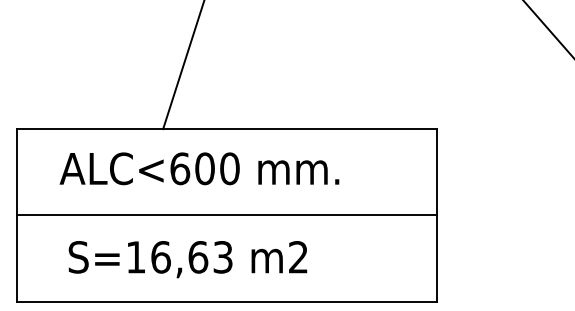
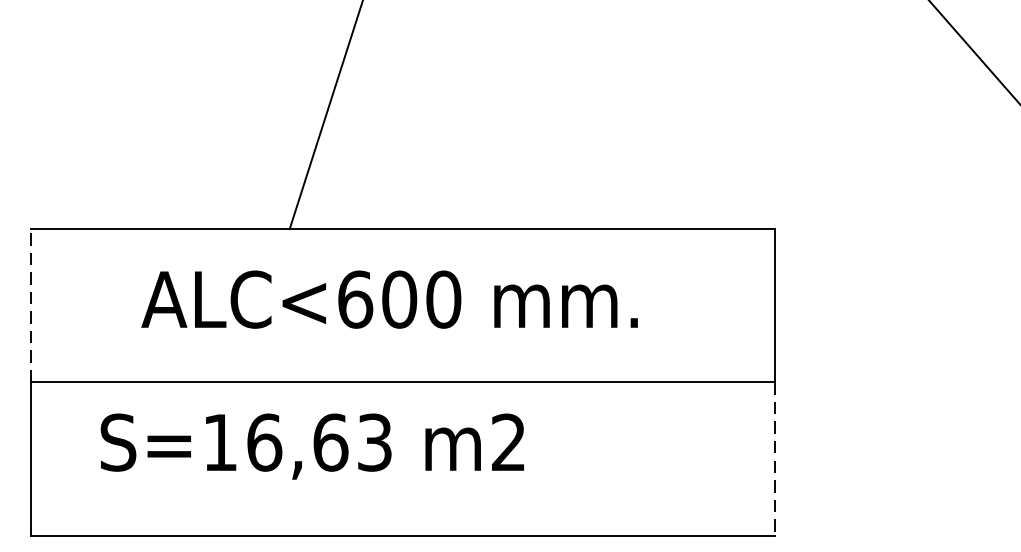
text: (199, 168) -> (389, 299), moved
line: (17, 171) -> (31, 304), solid -> dashed
text: (187, 259) -> (311, 446), moved
line: (436, 259) -> (775, 460), solid -> dashed

